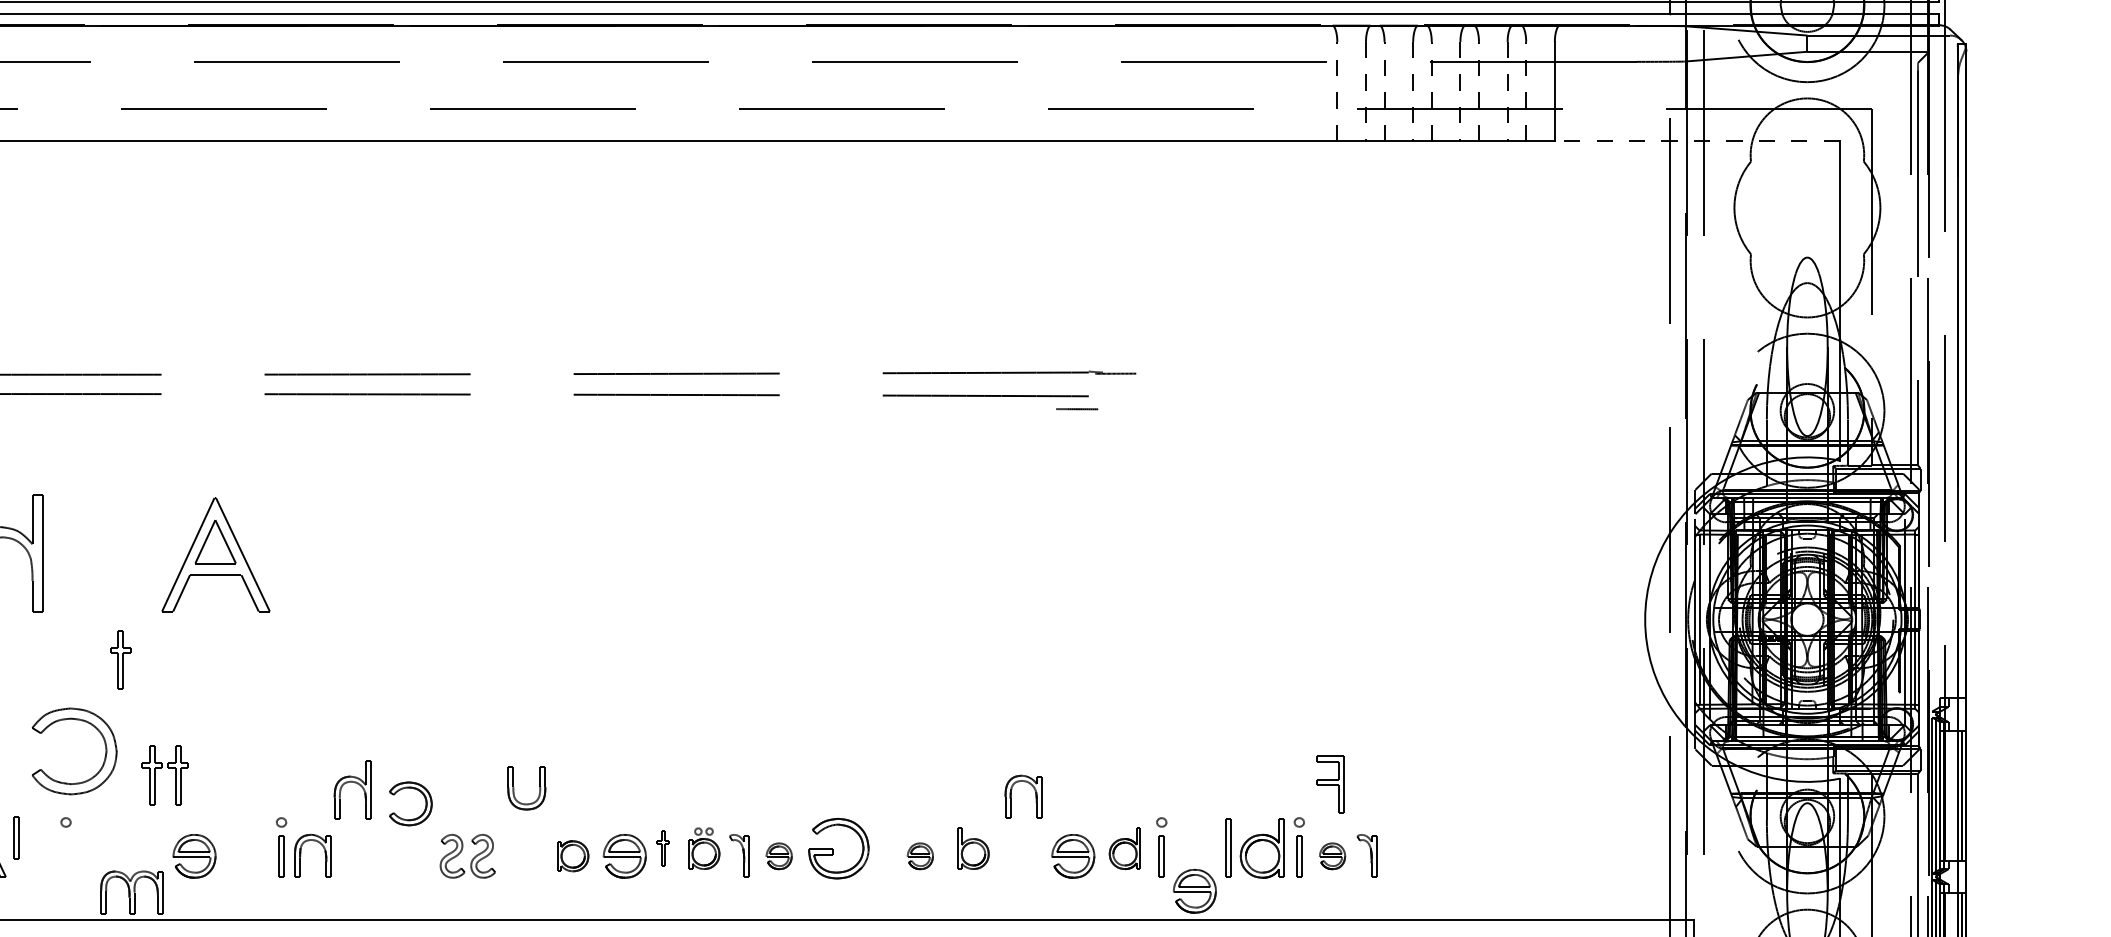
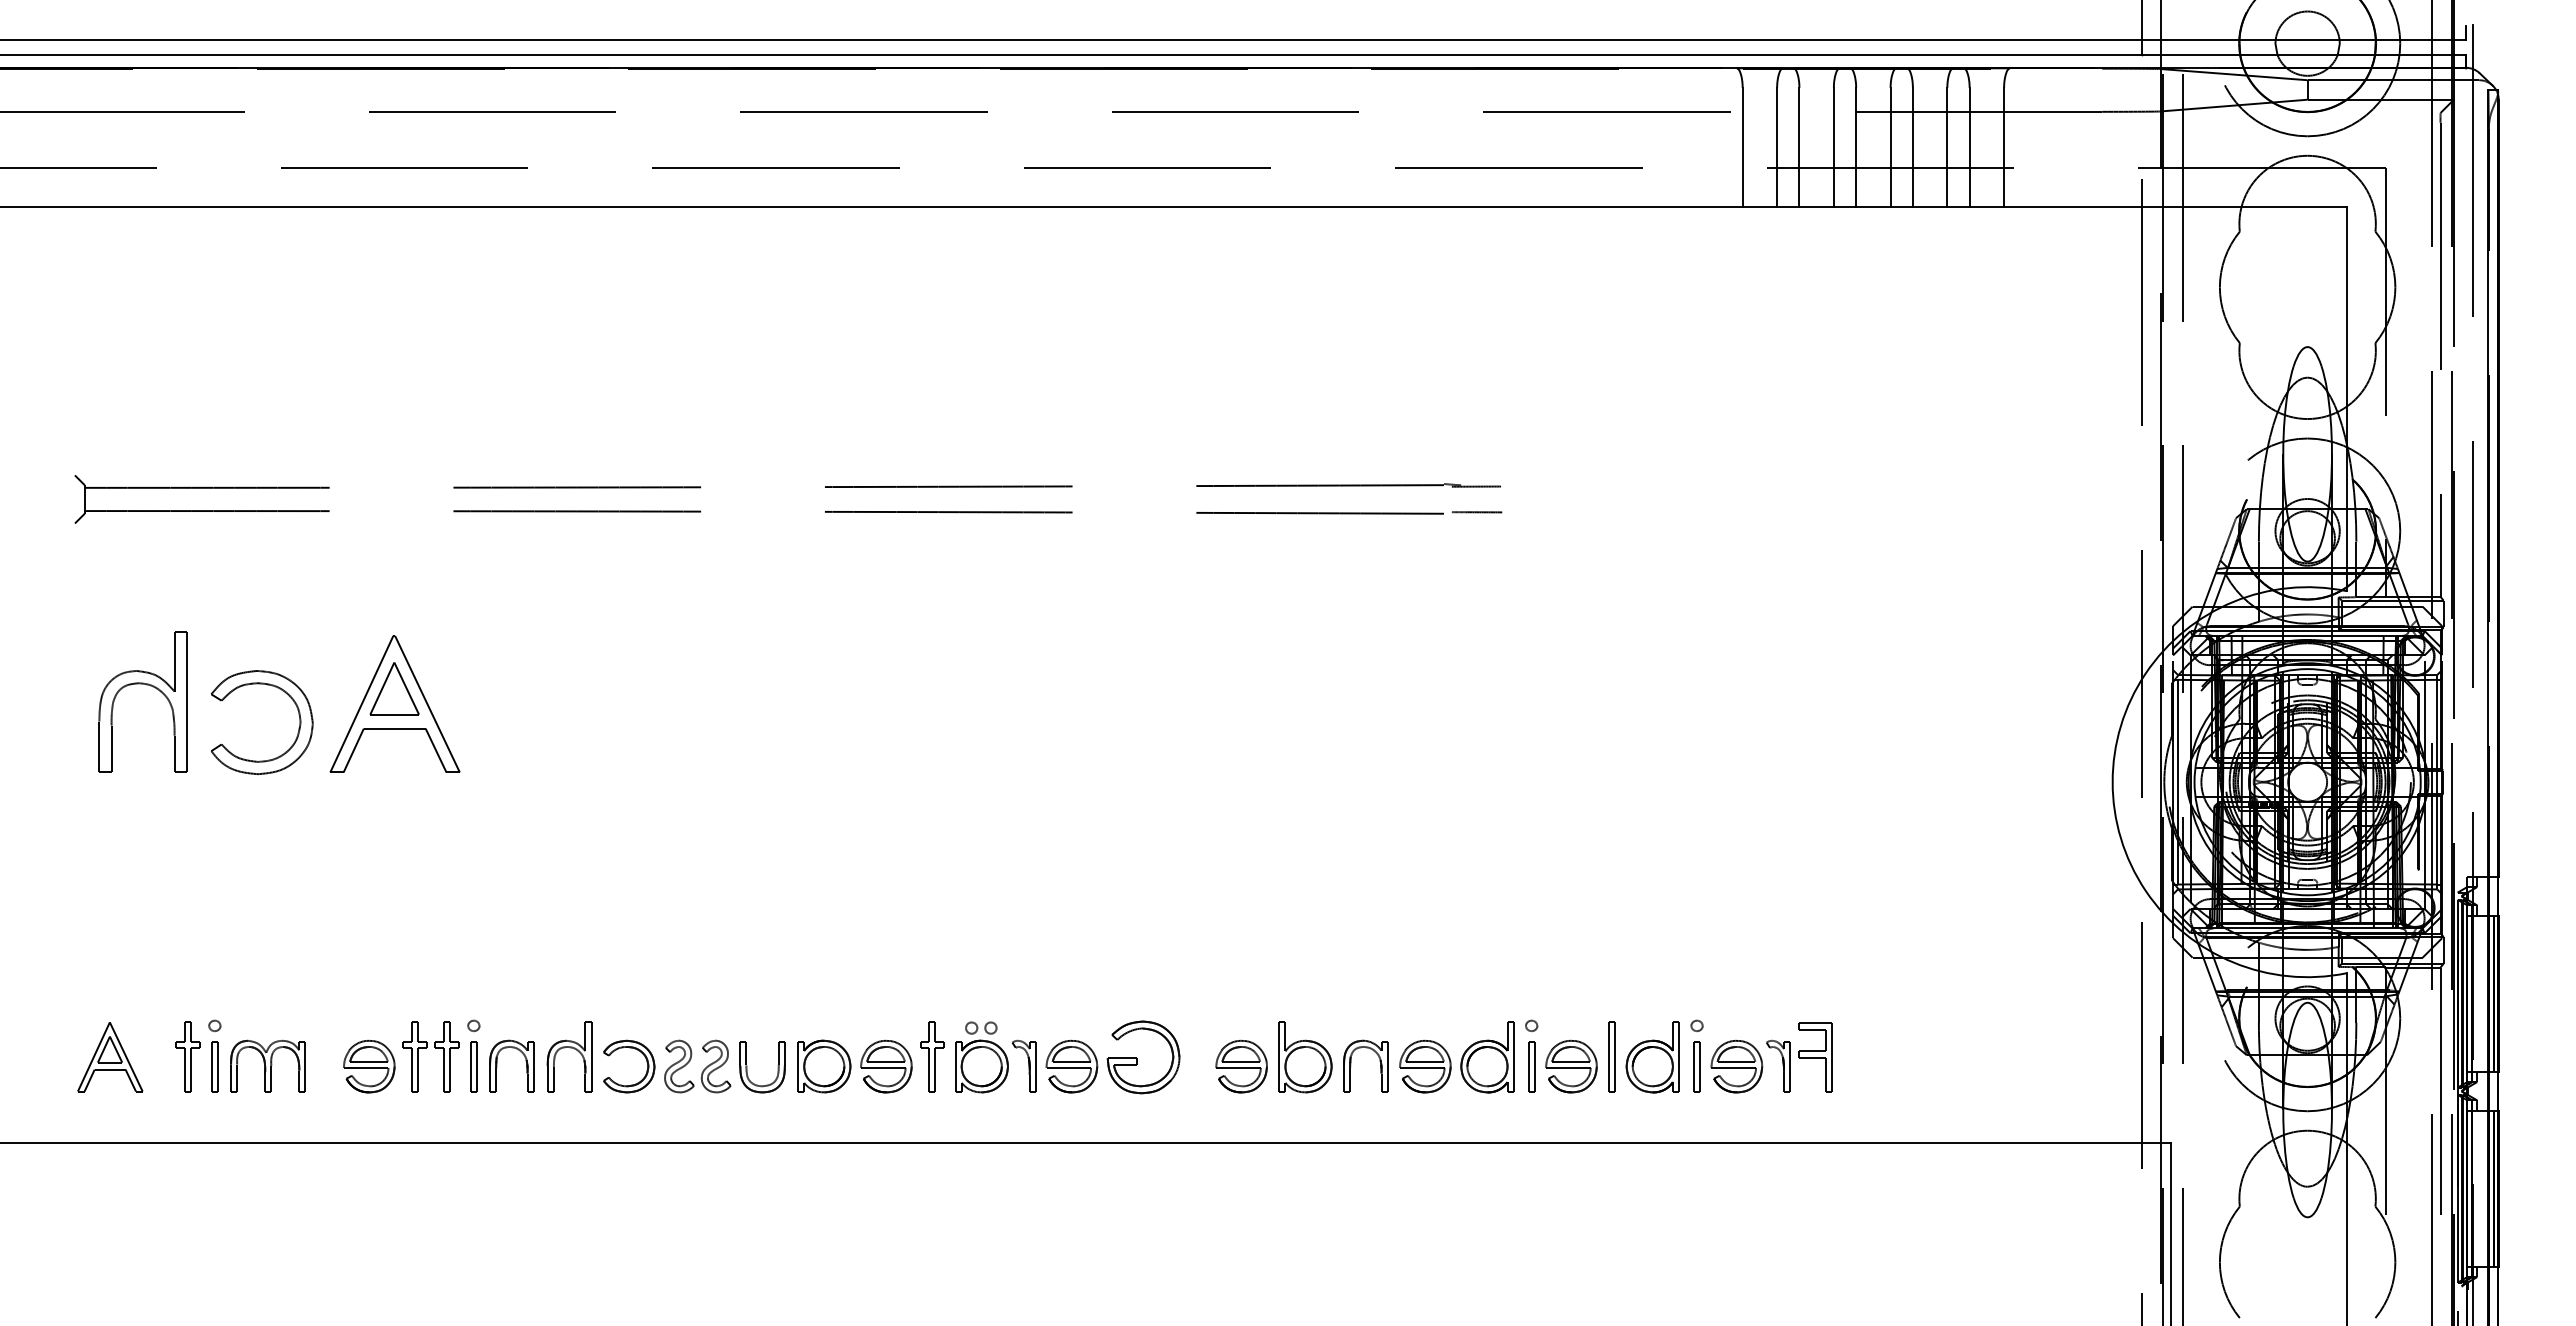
line: (1337, 91) -> (1742, 147), dashed -> solid
line: (1366, 91) -> (1777, 147), dashed -> solid
line: (1384, 91) -> (1799, 147), dashed -> solid
line: (1412, 91) -> (1833, 147), dashed -> solid
line: (1432, 91) -> (1856, 147), dashed -> solid
line: (1460, 91) -> (1890, 147), dashed -> solid
line: (1478, 91) -> (1912, 147), dashed -> solid
line: (1507, 91) -> (1947, 147), dashed -> solid
line: (1526, 91) -> (1969, 147), dashed -> solid
line: (1696, 140) -> (2174, 206), dashed -> solid
line: (1076, 409) -> (1476, 512), moved
part: (120, 659) -> (187, 1056), moved
part: (78, 720) -> (266, 685), moved
part: (161, 768) -> (426, 1048), moved
part: (352, 783) -> (569, 1048), moved
part: (1330, 784) -> (1815, 1057), moved
part: (514, 788) -> (747, 1067), moved
part: (1011, 796) -> (1351, 1065), moved
part: (425, 800) -> (646, 1062), moved
part: (15, 837) -> (214, 1066), moved
part: (663, 847) -> (932, 1056), size x1.67
part: (703, 848) -> (981, 1057), size x1.43
part: (973, 848) -> (1305, 1057), size x1.43
part: (1124, 848) -> (1487, 1057), size x1.43
part: (573, 856) -> (824, 1066), size x1.43
part: (778, 856) -> (1071, 1066), size x1.67
part: (920, 856) -> (1241, 1066), size x1.67
part: (1332, 856) -> (1736, 1066), size x1.67
part: (1194, 891) -> (1571, 1066), moved
part: (131, 892) -> (267, 1065), moved

